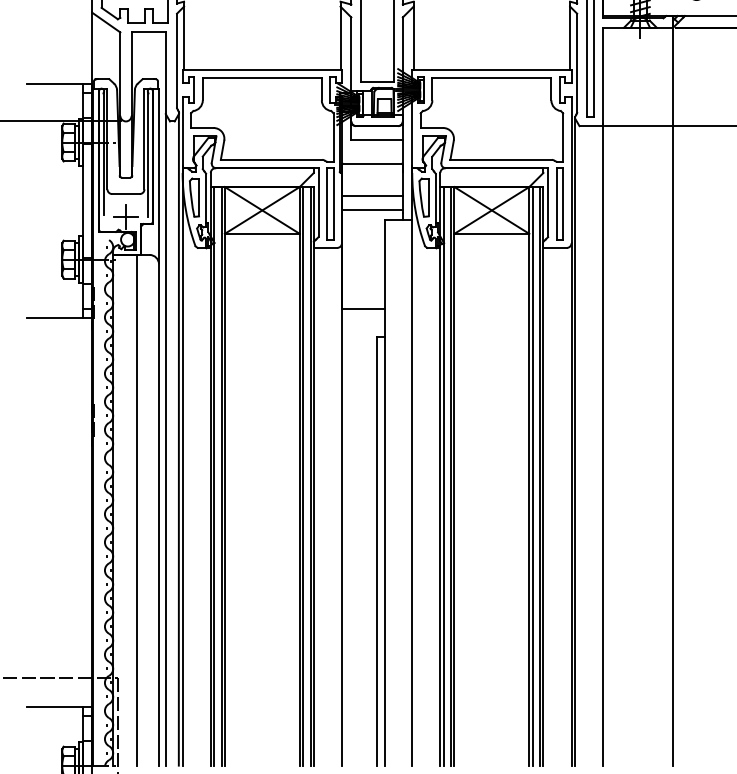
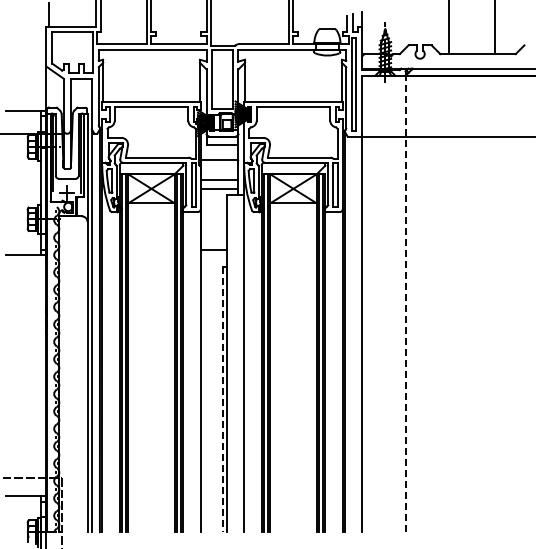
line: (672, 395) -> (405, 303), solid -> dashed
line: (136, 510) -> (73, 374), removed
line: (377, 551) -> (222, 399), solid -> dashed

